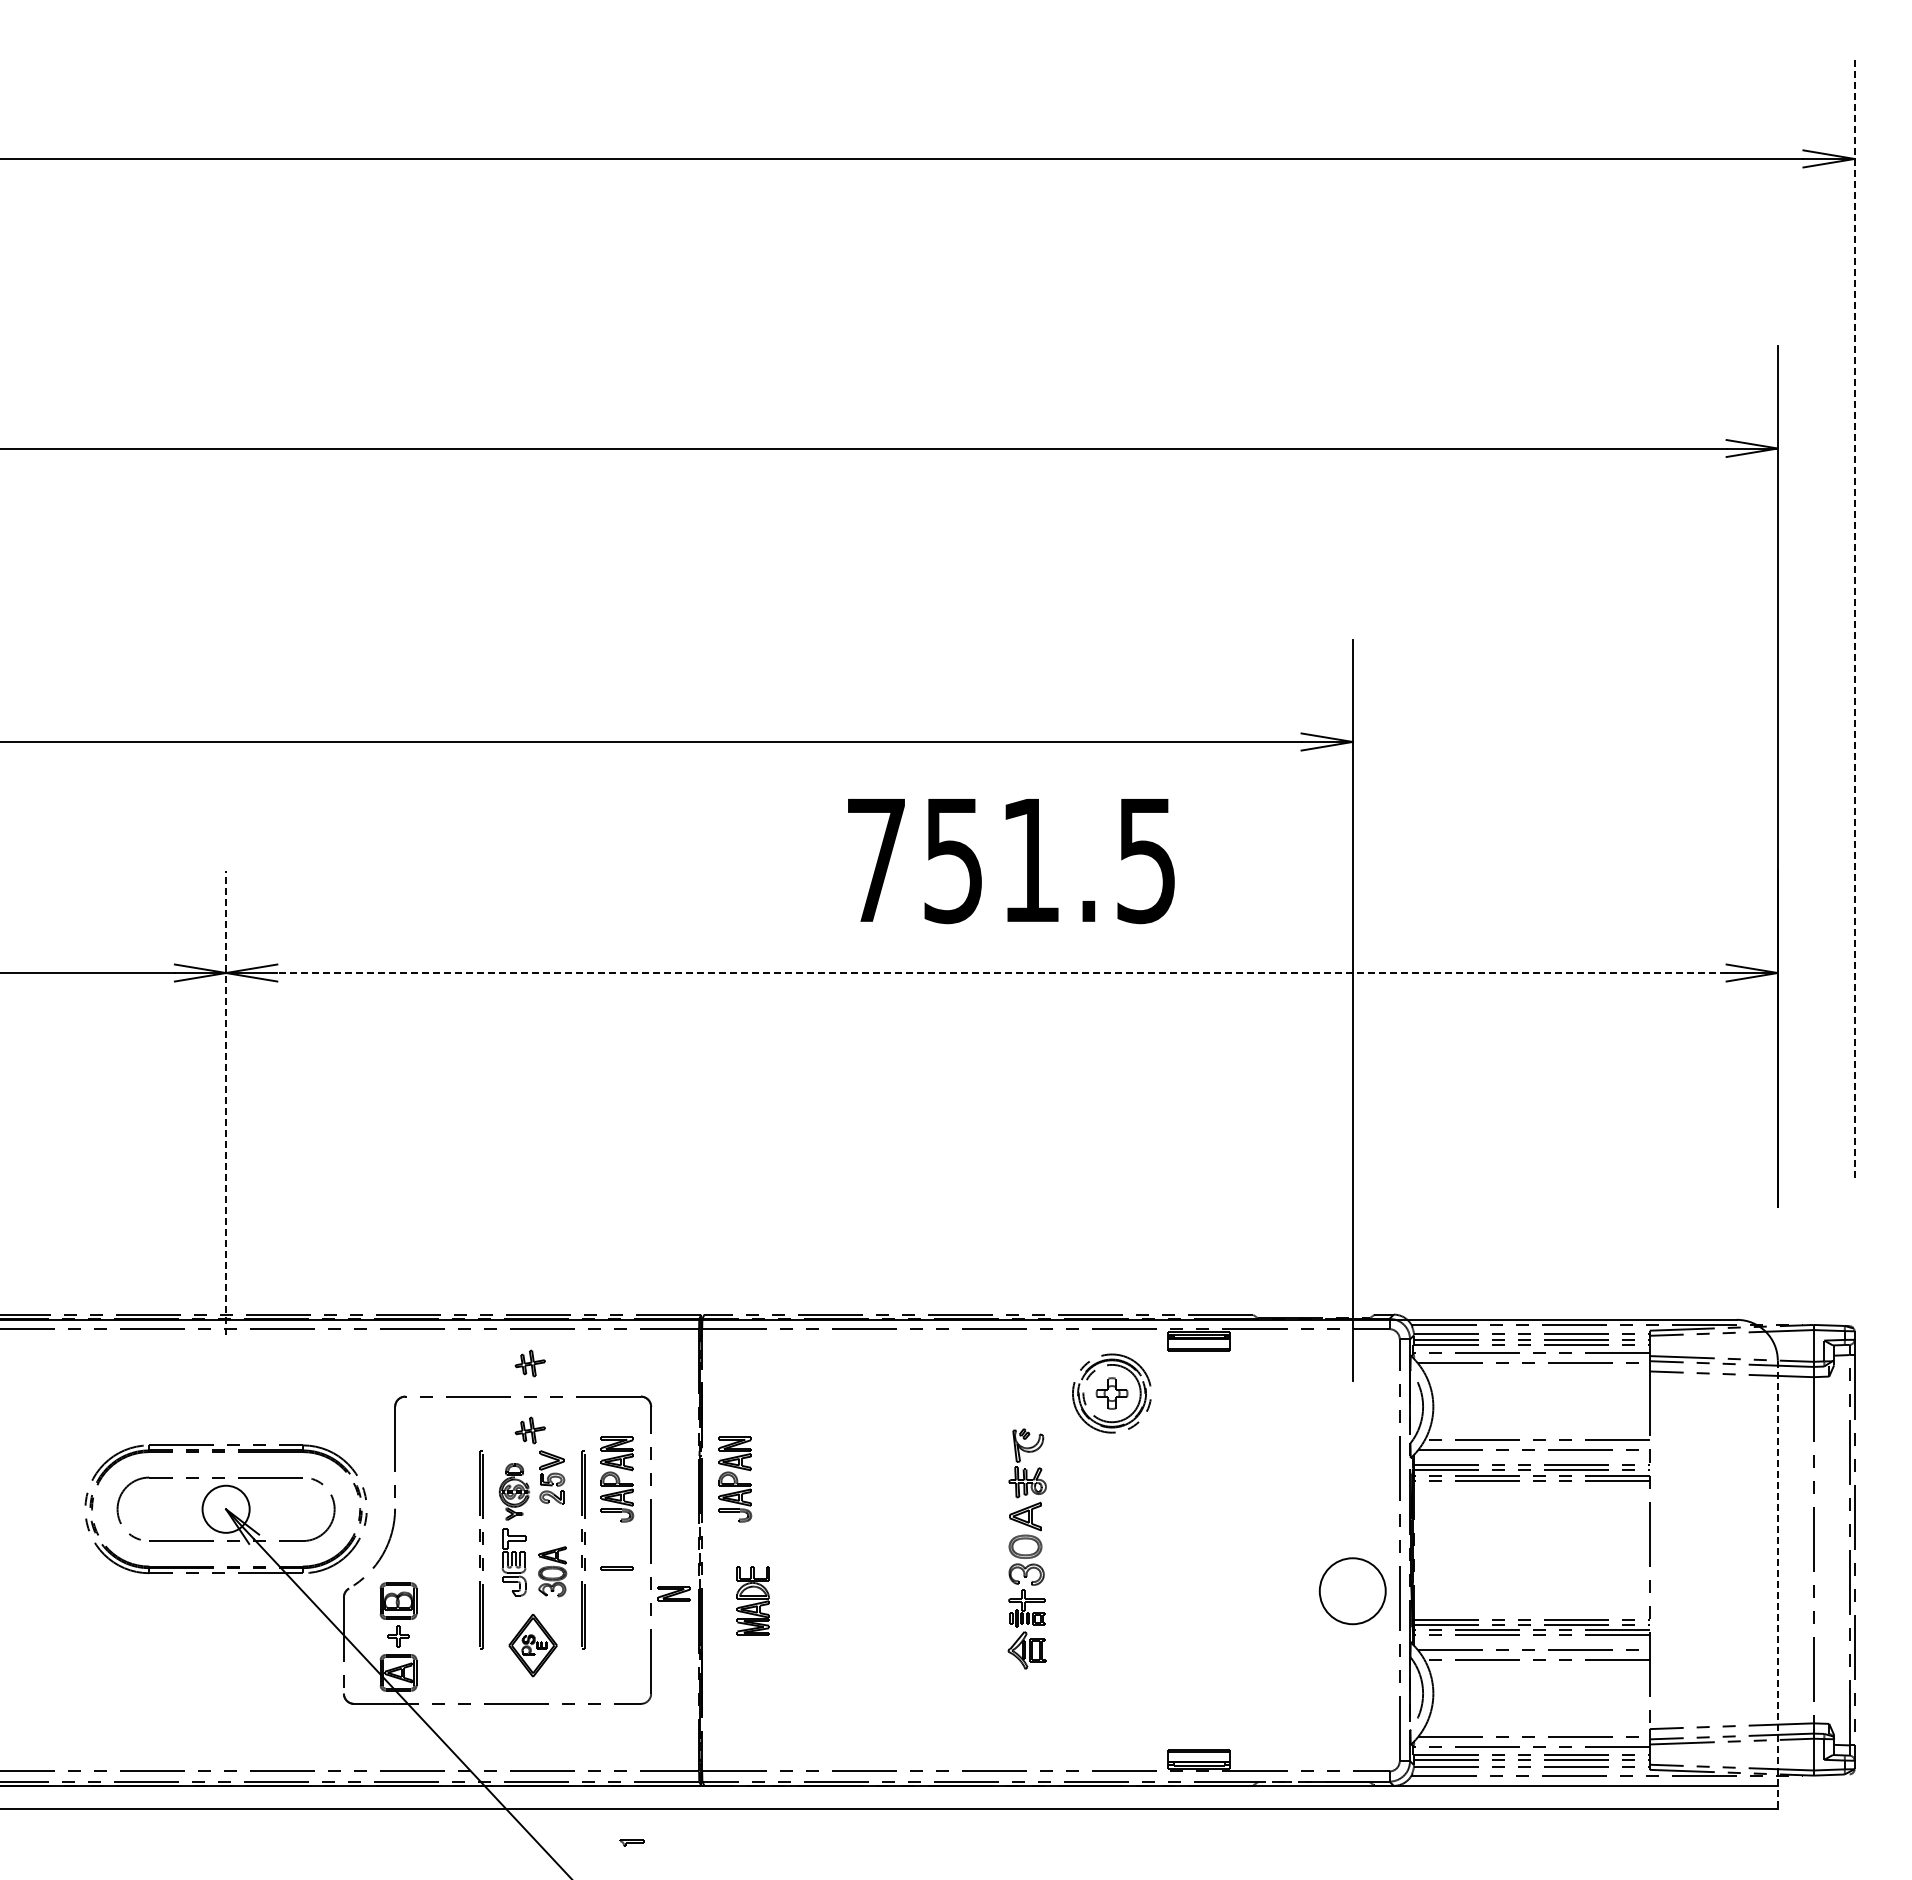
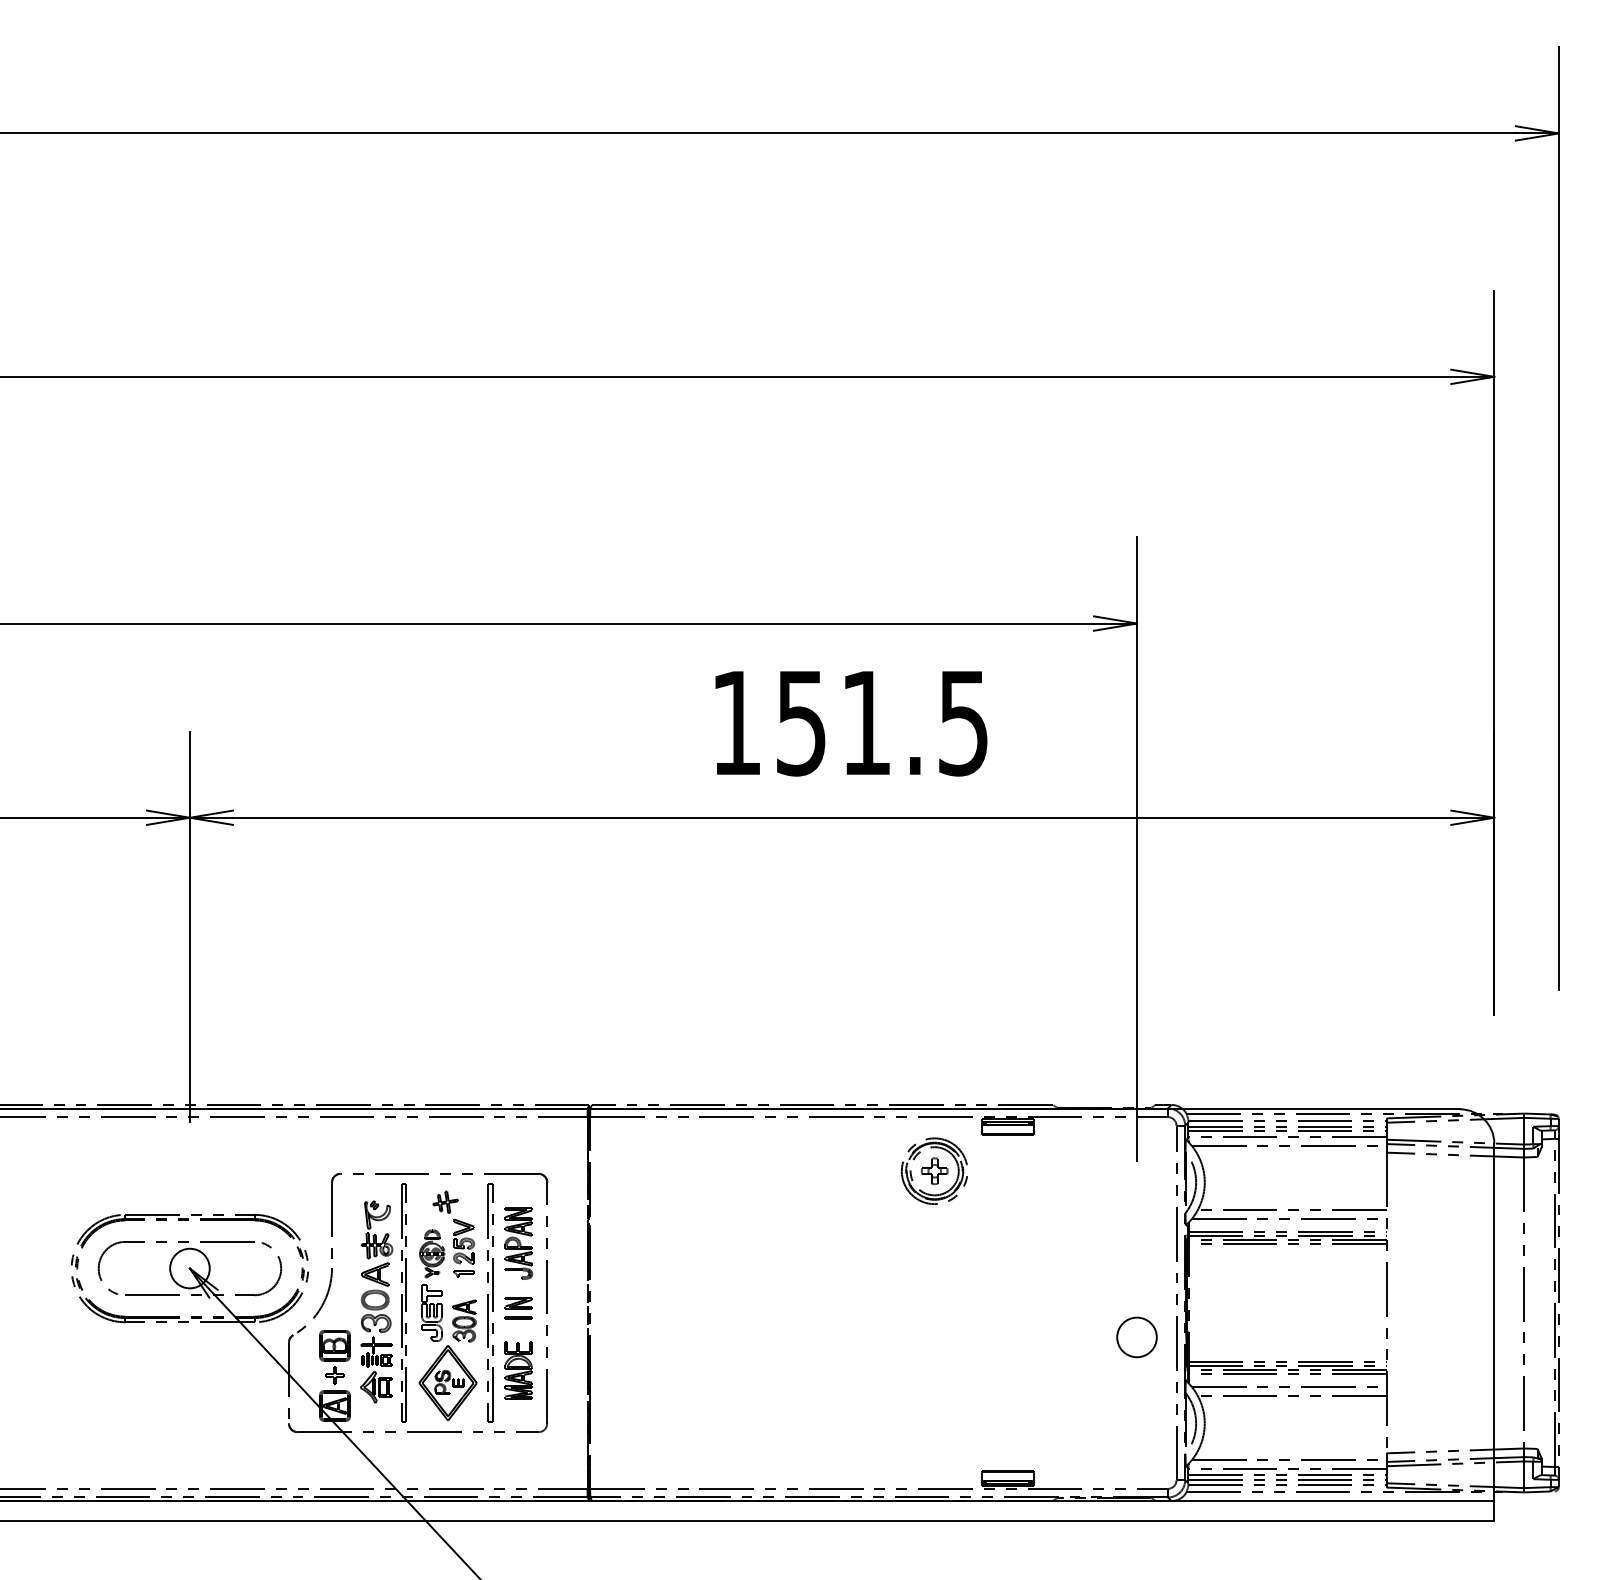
line: (1854, 617) -> (1558, 518), dashed -> solid
text: (876, 860) -> (736, 723), 751.5 -> 151.5
line: (1001, 973) -> (841, 818), dashed -> solid
line: (226, 1102) -> (190, 926), dashed -> solid
part: (529, 1363) -> (444, 1145), removed
part: (735, 1479) -> (618, 1243), removed
part: (1026, 1548) -> (376, 1301), moved
part: (481, 1550) -> (404, 1303), size x1.43
part: (583, 1550) -> (490, 1303), size x1.43
line: (1777, 1585) -> (1494, 1332), dashed -> solid
circle: (1352, 1590) -> (1136, 1336), size x0.71
part: (673, 1593) -> (518, 1303), moved
part: (752, 1600) -> (518, 1370), moved
part: (532, 1645) -> (447, 1383), size x1.43
part: (631, 1842) -> (463, 1273), moved

